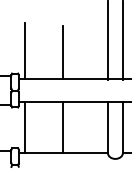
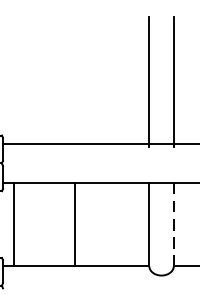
line: (25, 50) -> (14, 97), removed
line: (62, 51) -> (74, 99), removed
line: (122, 128) -> (173, 225), solid -> dashed

